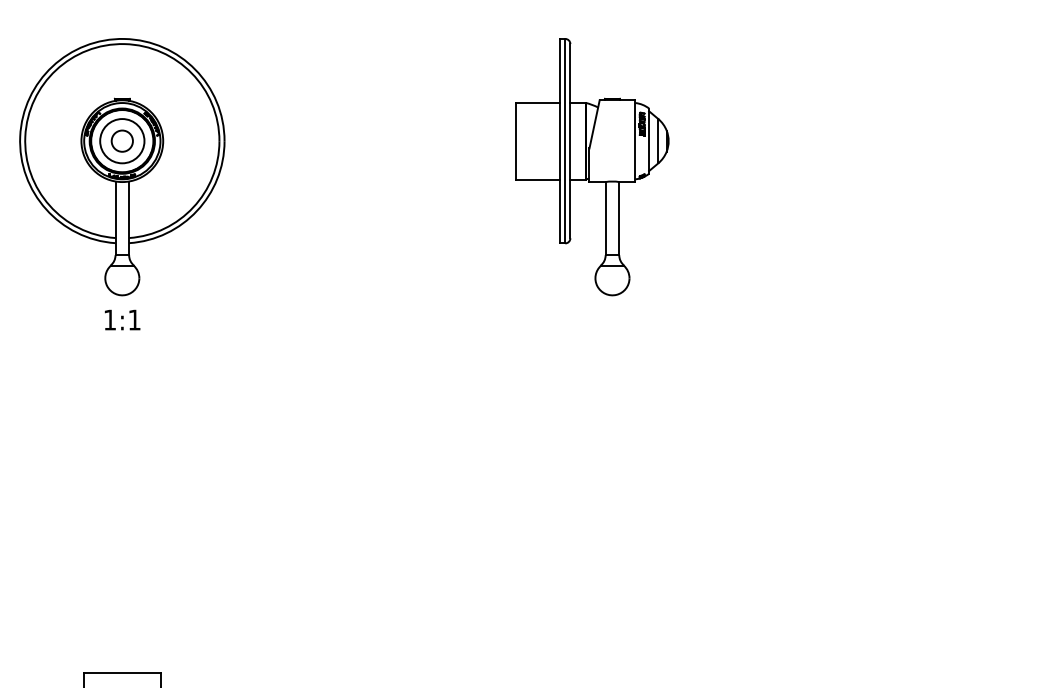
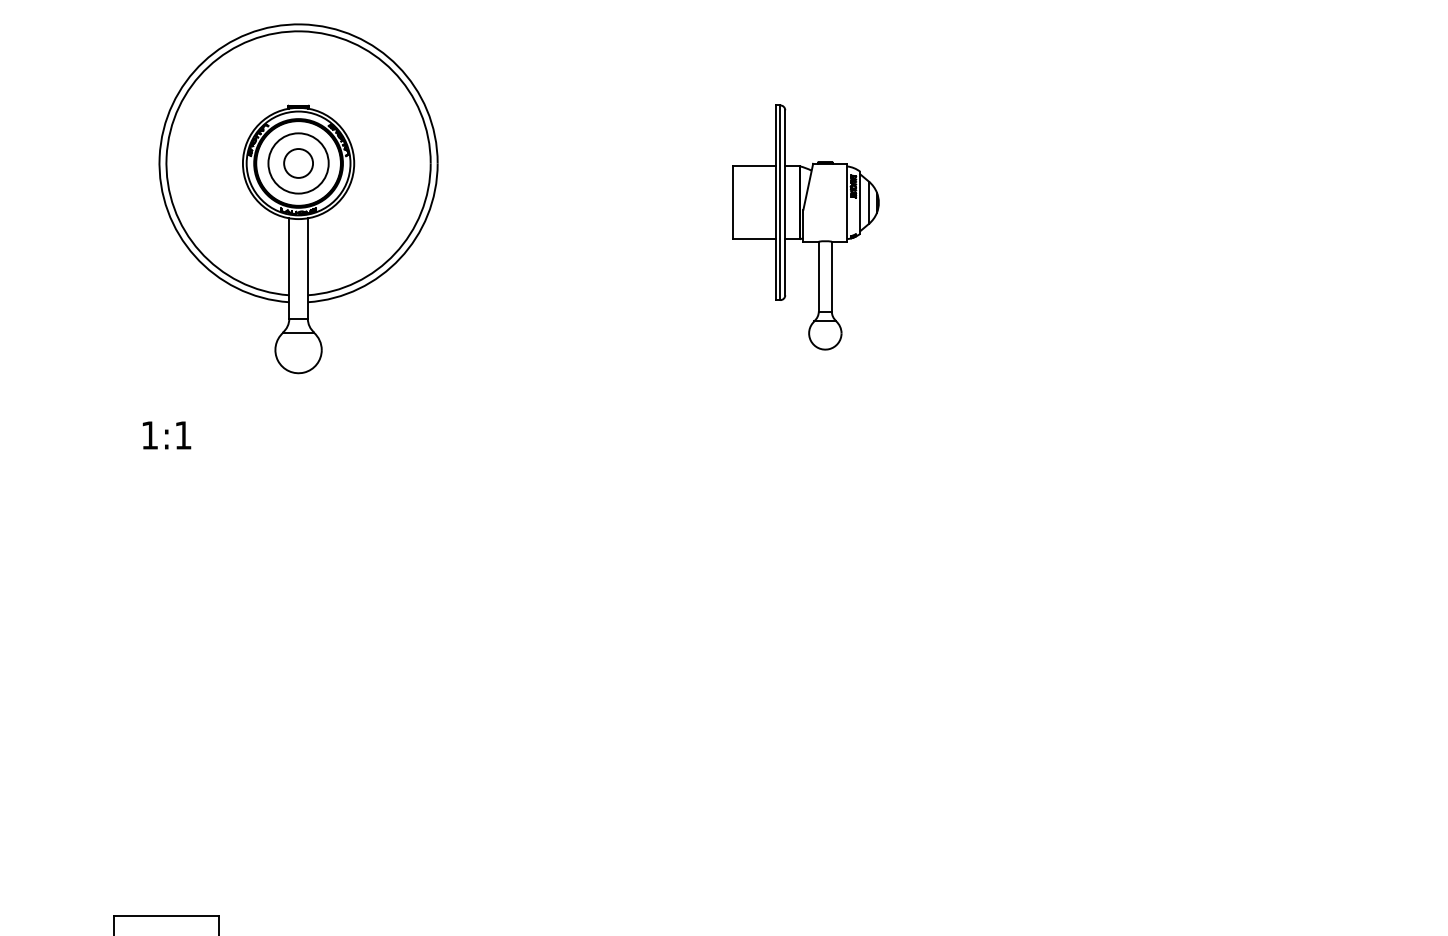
part: (122, 167) -> (298, 199), moved
part: (592, 167) -> (806, 227), size x0.7

